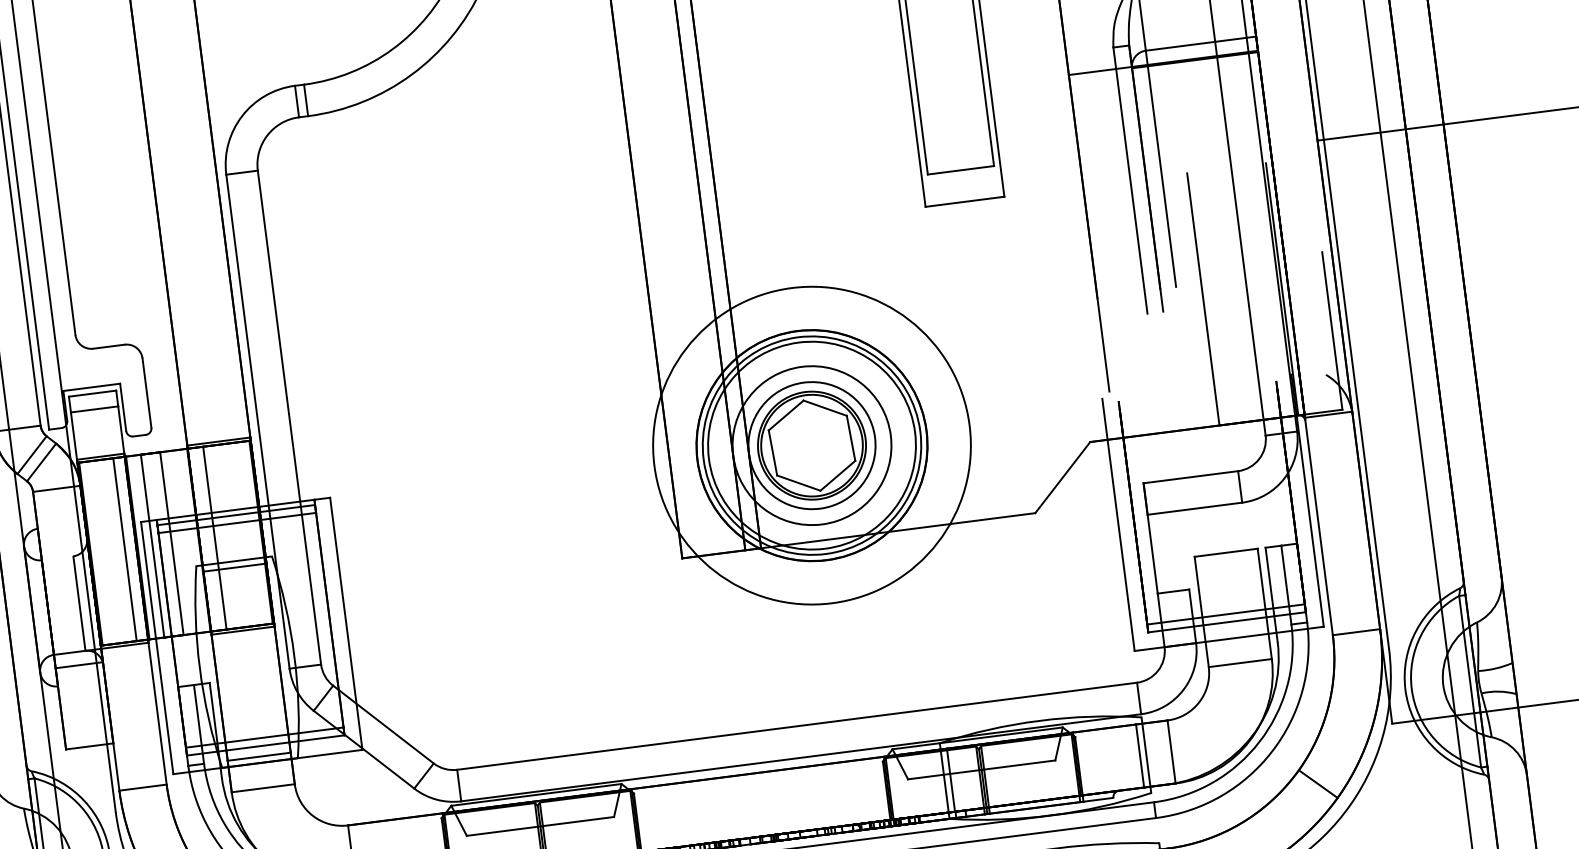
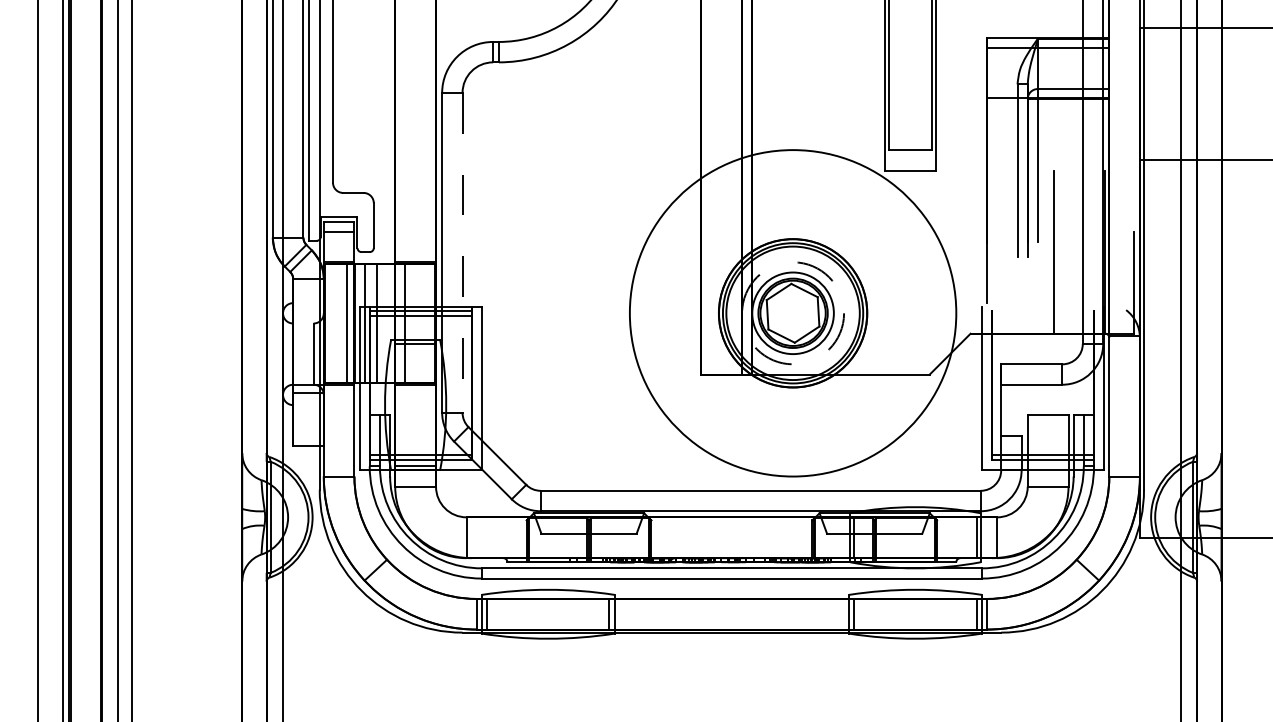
line: (289, 417) -> (462, 252), solid -> dashed
circle: (812, 445) -> (793, 313), size x1.6
circle: (812, 445) -> (793, 313), solid -> dashed

